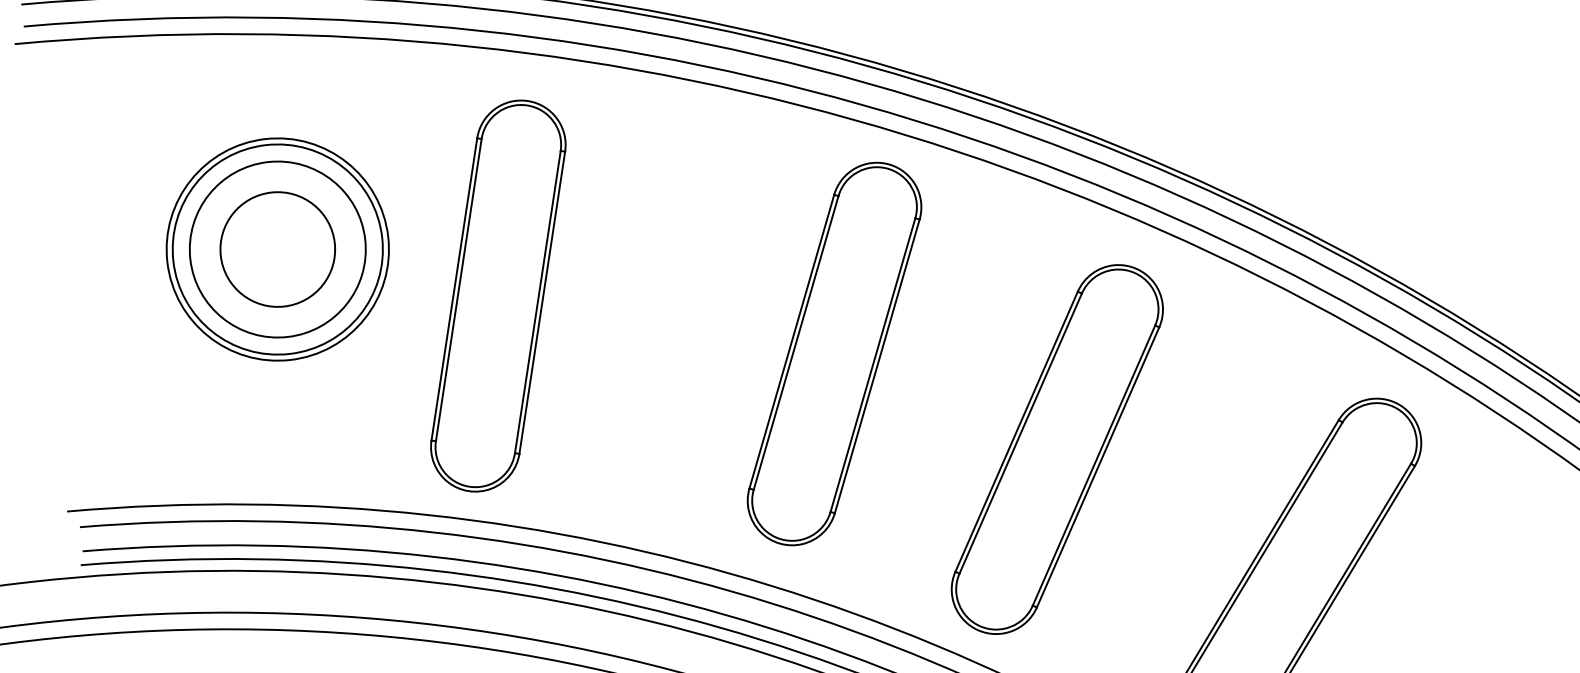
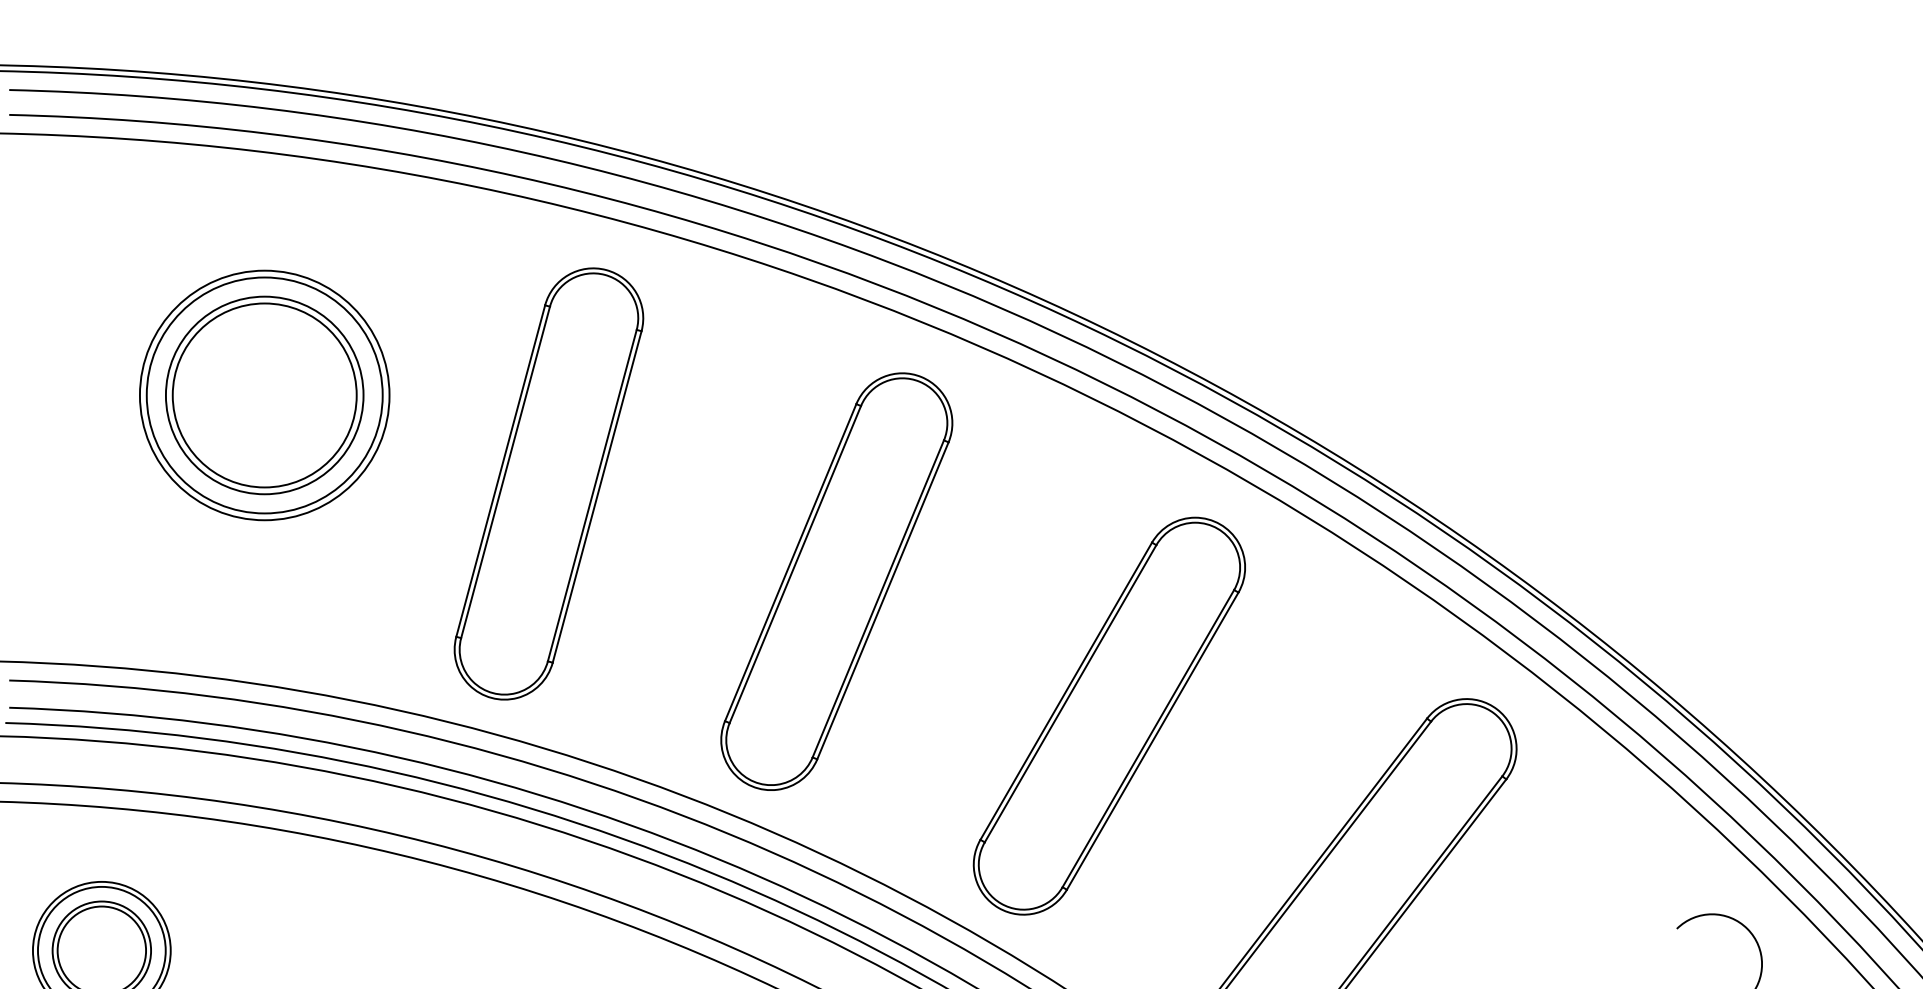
circle: (277, 249) -> (264, 395), size x1.43
part: (497, 295) -> (548, 483), moved
part: (834, 353) -> (836, 581), moved

